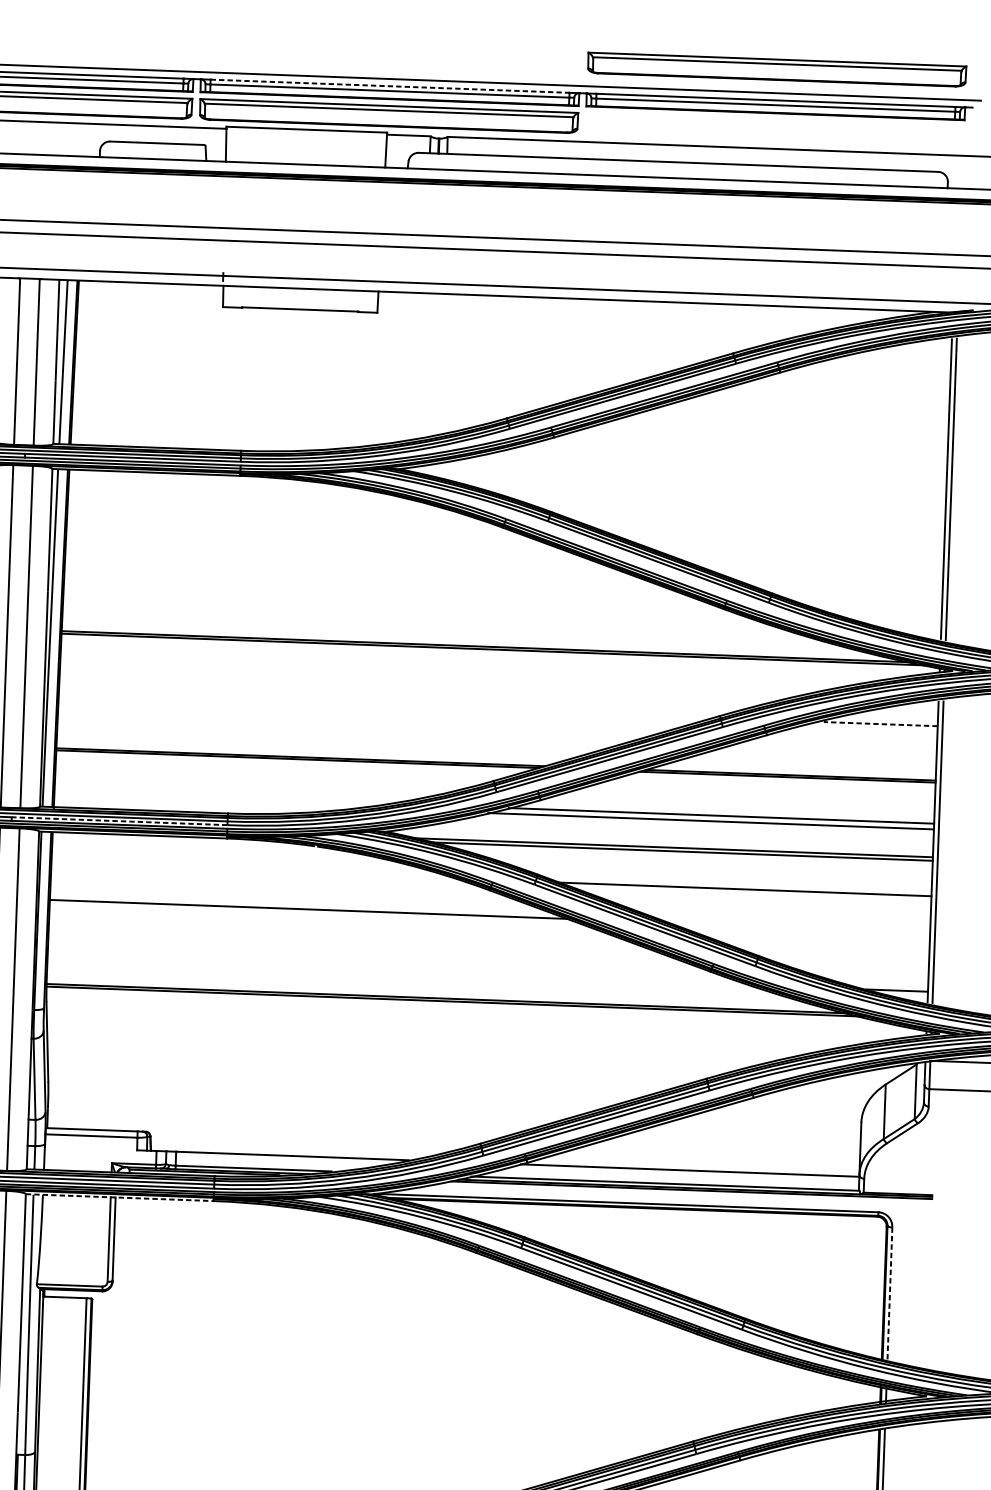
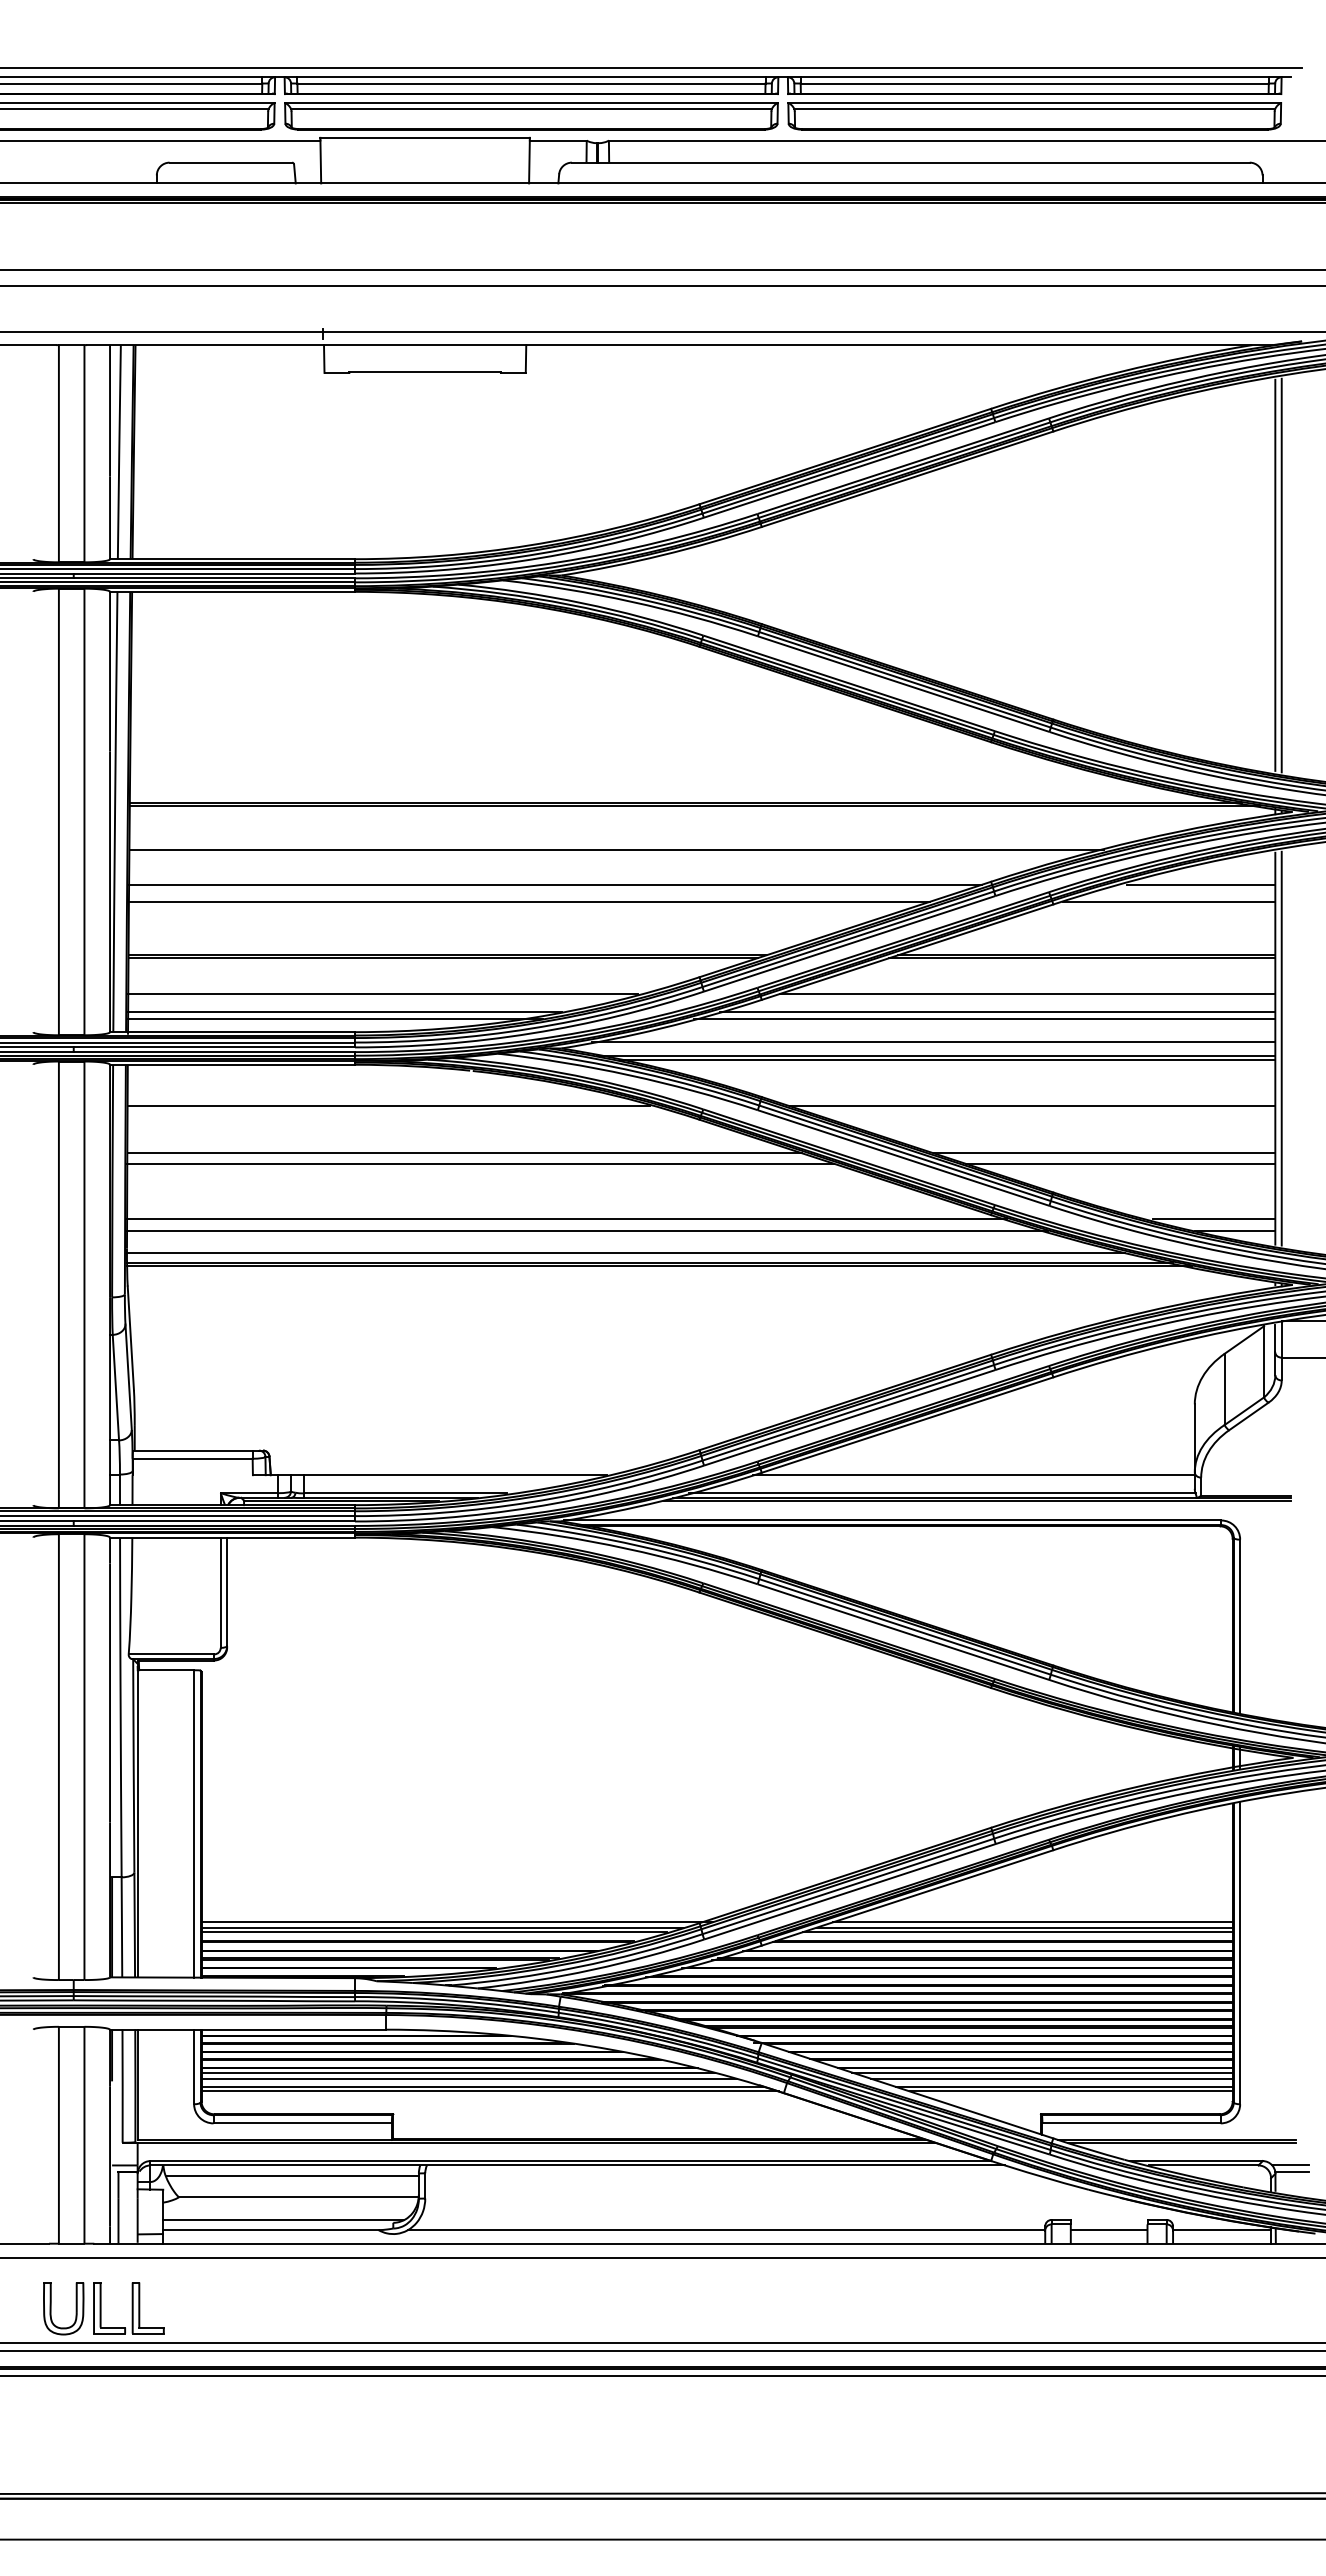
part: (776, 69) -> (1034, 116), moved
line: (390, 86) -> (531, 77), dashed -> solid
line: (433, 681) -> (616, 850), added
line: (385, 705) -> (555, 884), added
line: (365, 718) -> (529, 901), added
line: (880, 724) -> (1200, 884), dashed -> solid
line: (856, 736) -> (1169, 901), added
line: (250, 784) -> (382, 993), added
line: (220, 797) -> (344, 1011), added
line: (744, 802) -> (1027, 993), added
line: (213, 803) -> (335, 1019), added
line: (119, 821) -> (214, 1047), dashed -> solid
line: (671, 837) -> (933, 1042), added
line: (251, 871) -> (388, 1106), added
line: (320, 917) -> (480, 1163), added
line: (799, 927) -> (1104, 1153), added
line: (811, 935) -> (1120, 1163), added
line: (384, 963) -> (566, 1219), added
line: (400, 972) -> (587, 1230), added
line: (881, 981) -> (1214, 1219), added
line: (429, 990) -> (626, 1252), added
line: (119, 1197) -> (232, 1537), dashed -> solid
line: (890, 1294) -> (1240, 1626), dashed -> solid

